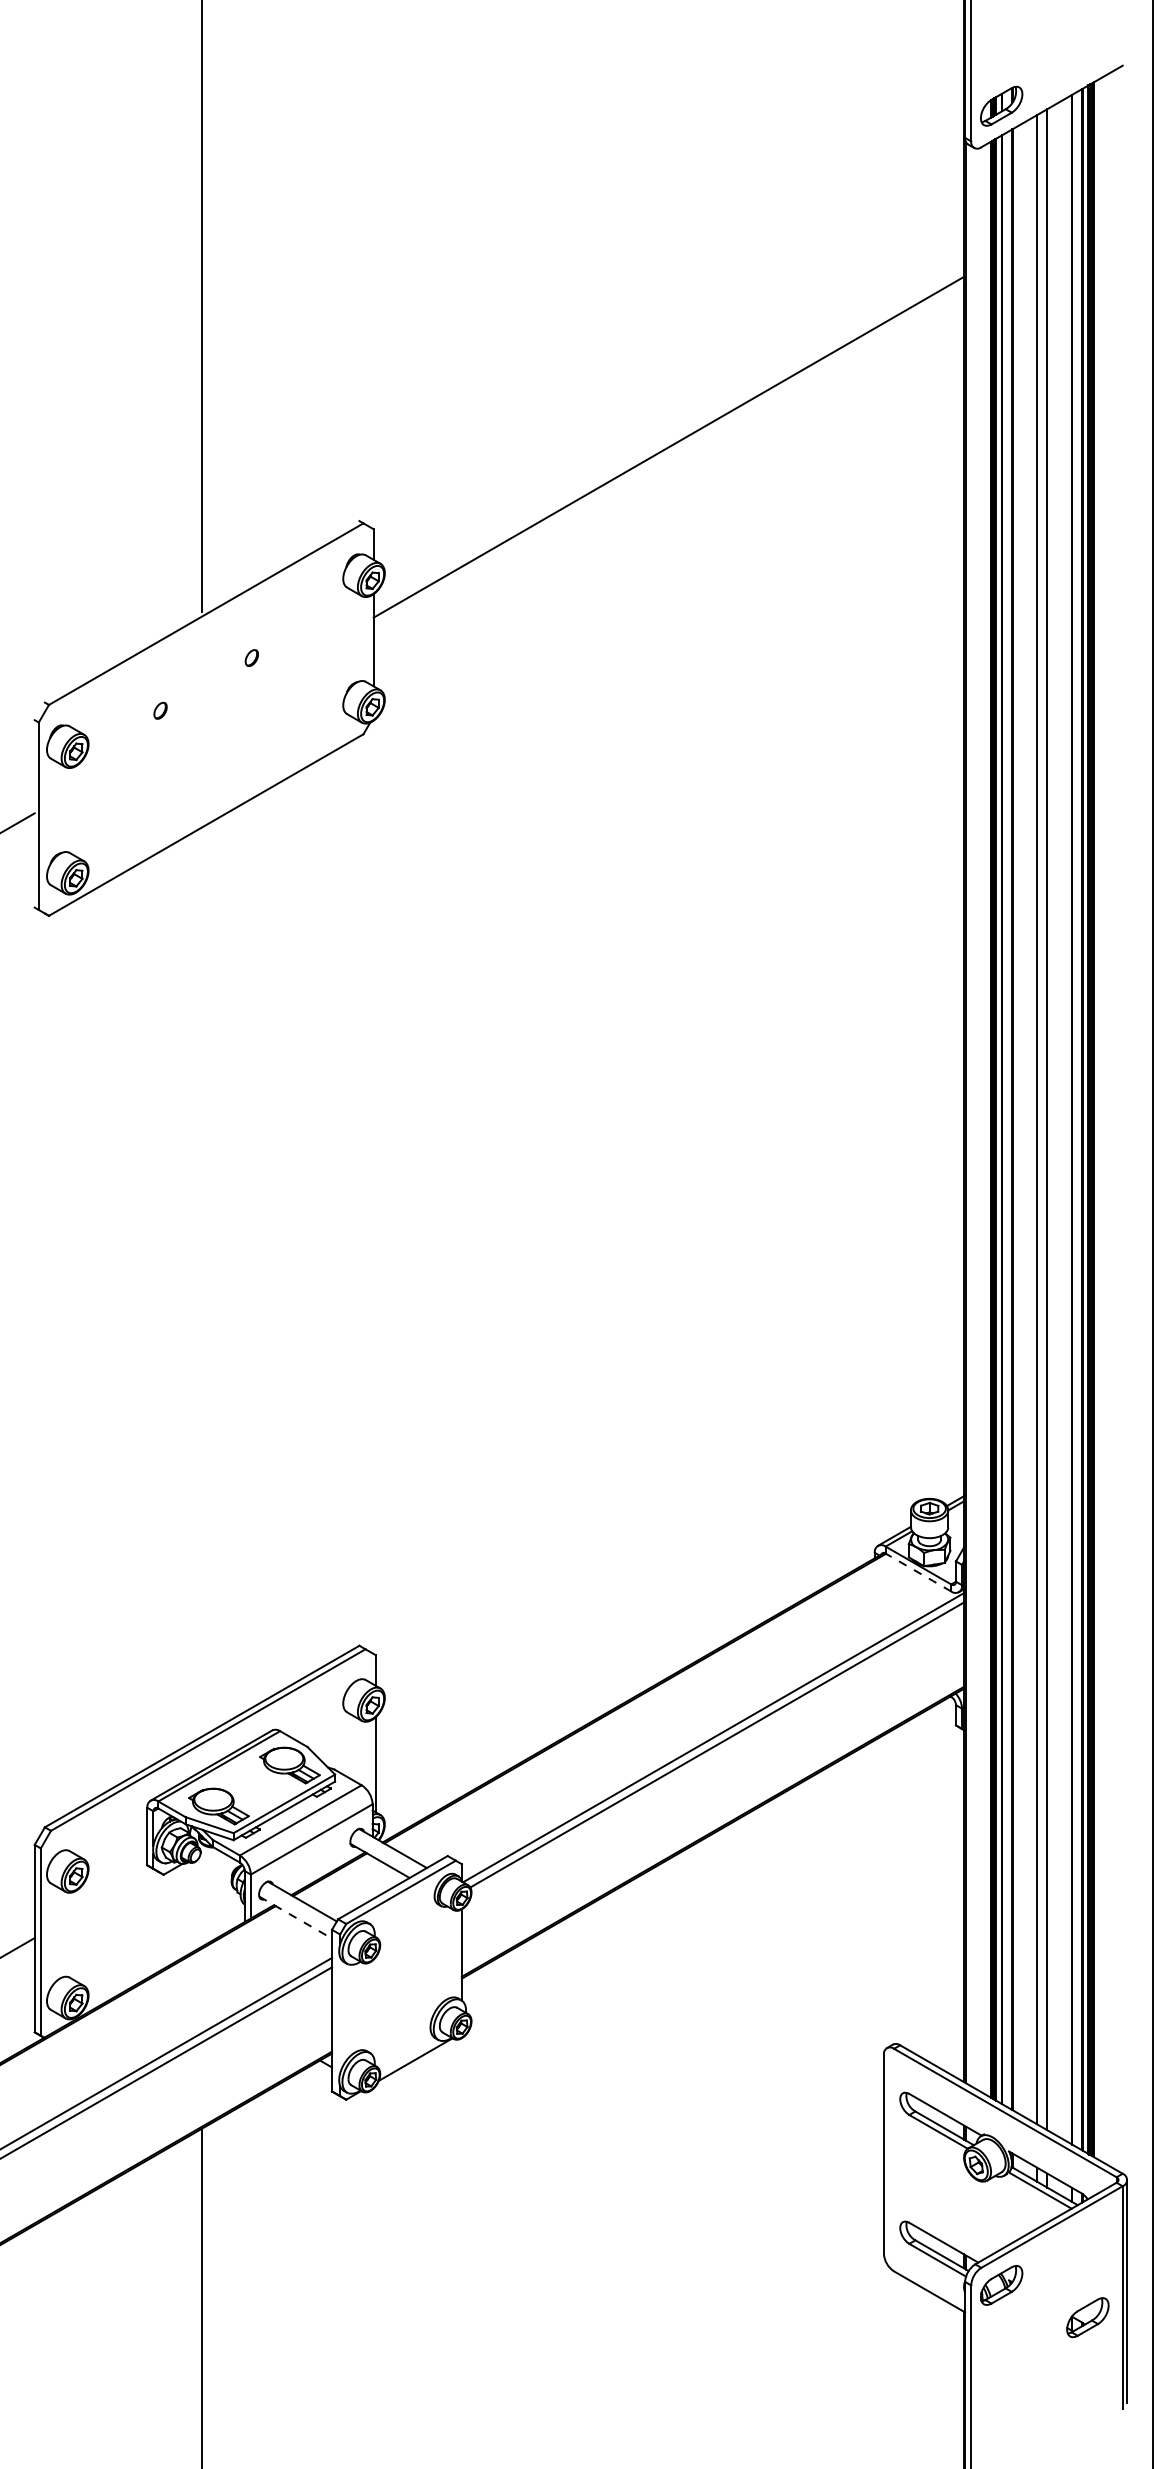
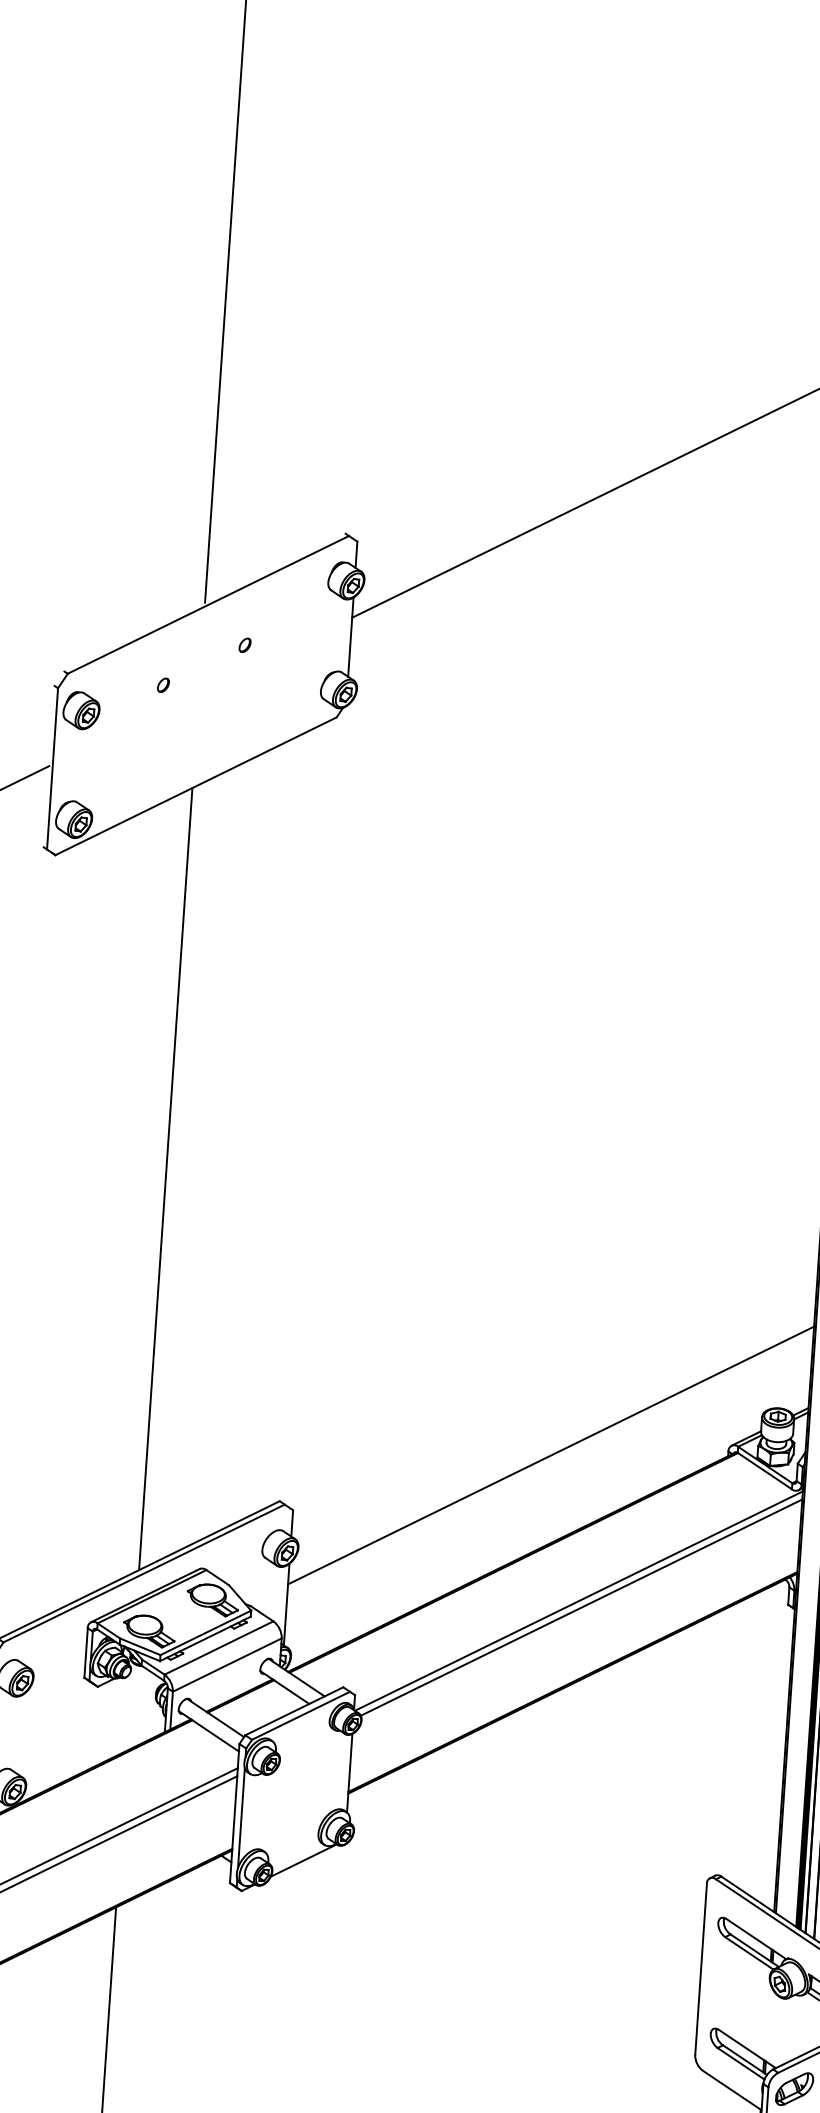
line: (202, 1281) -> (166, 1178), added
line: (669, 1571) -> (550, 1455), added
line: (918, 1572) -> (764, 1471), dashed -> solid
line: (296, 1917) -> (209, 1731), dashed -> solid
line: (340, 2015) -> (241, 1818), added

